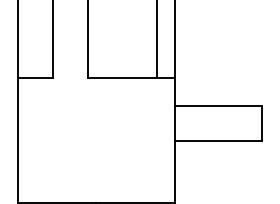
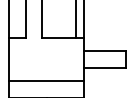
line: (96, 167) -> (46, 80), added

